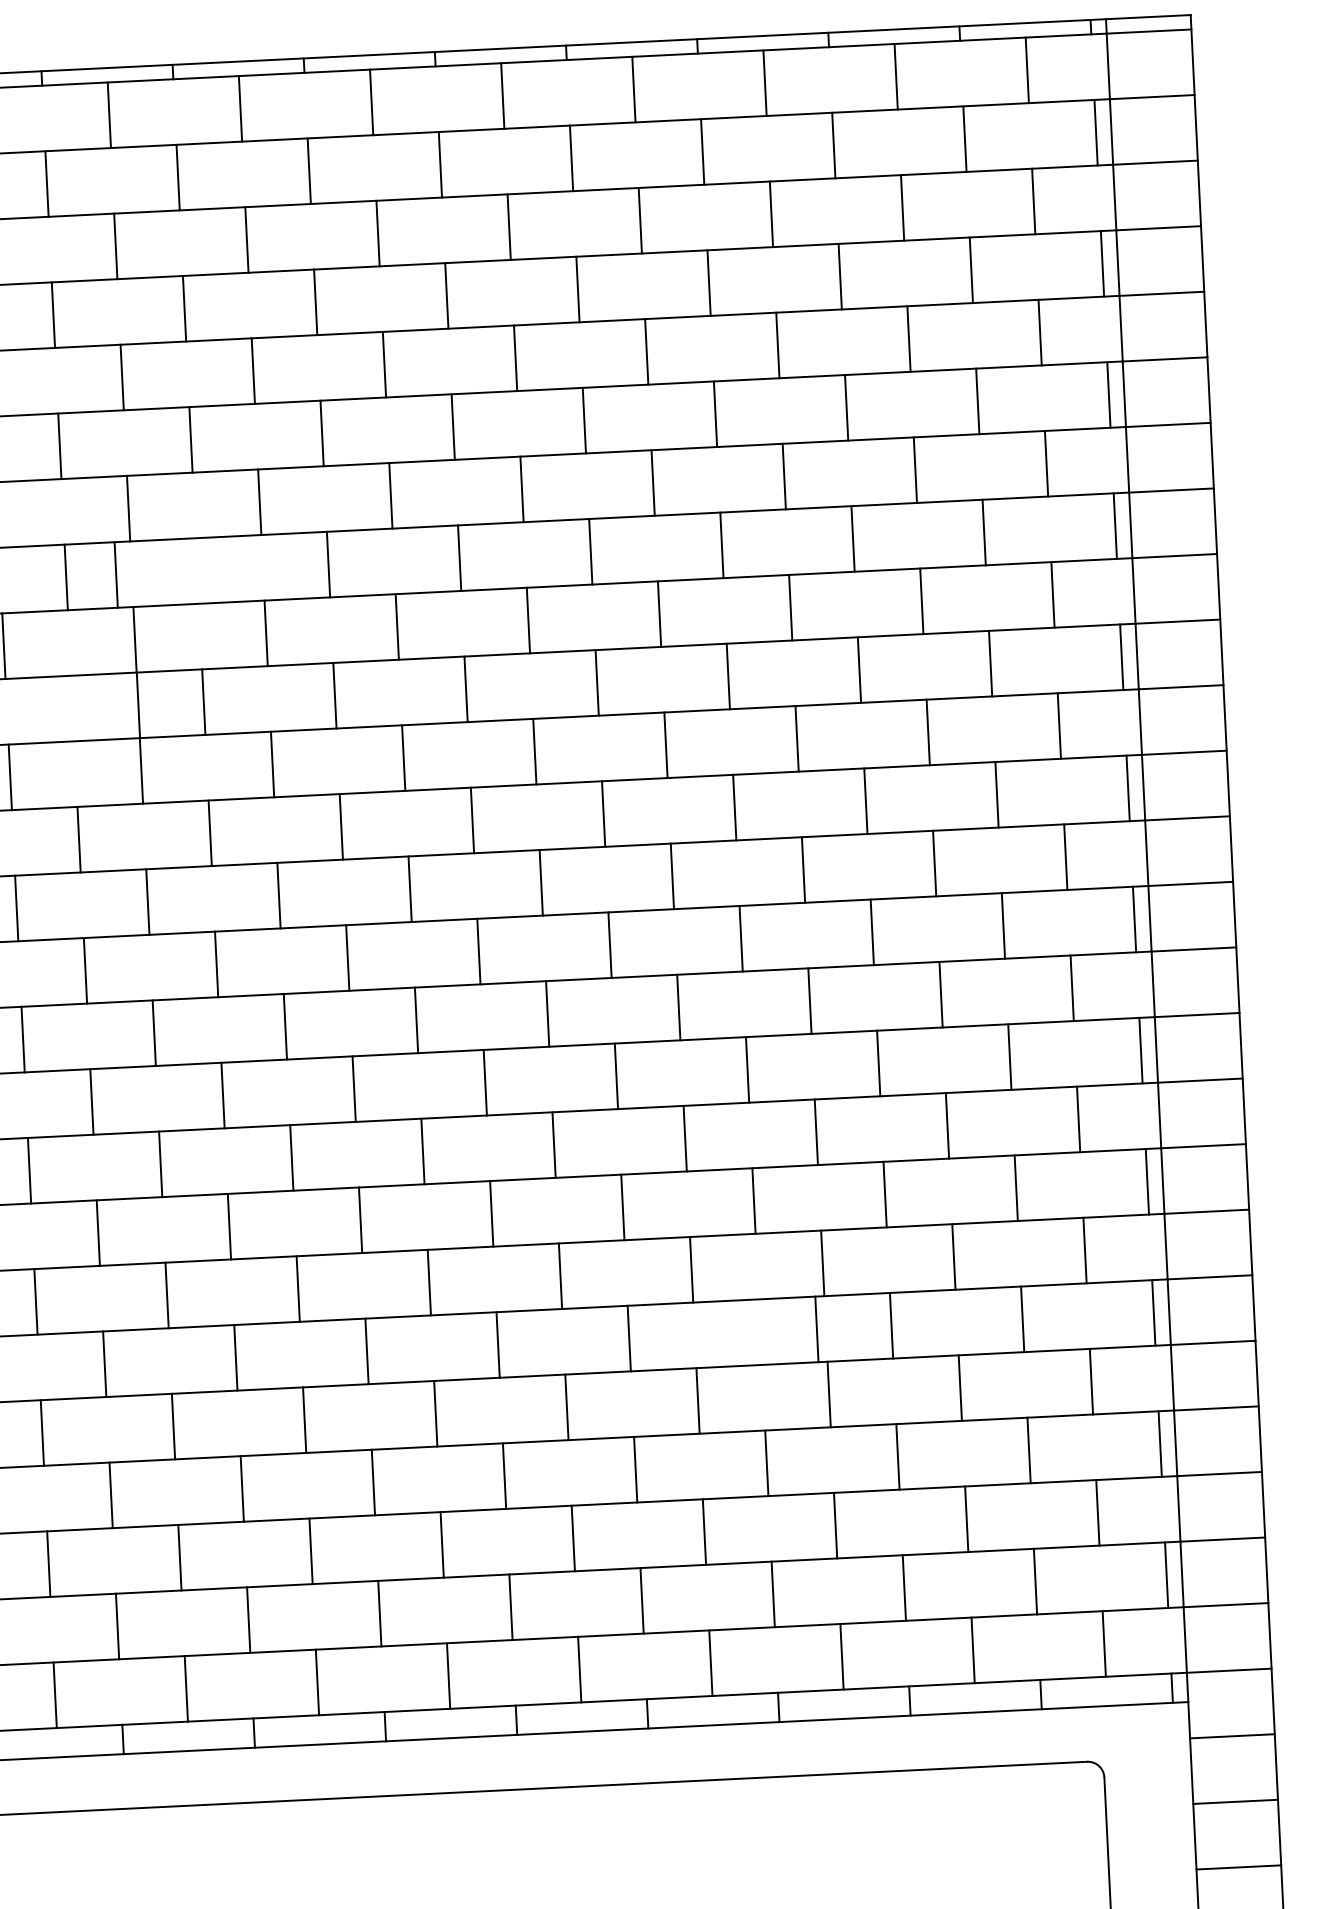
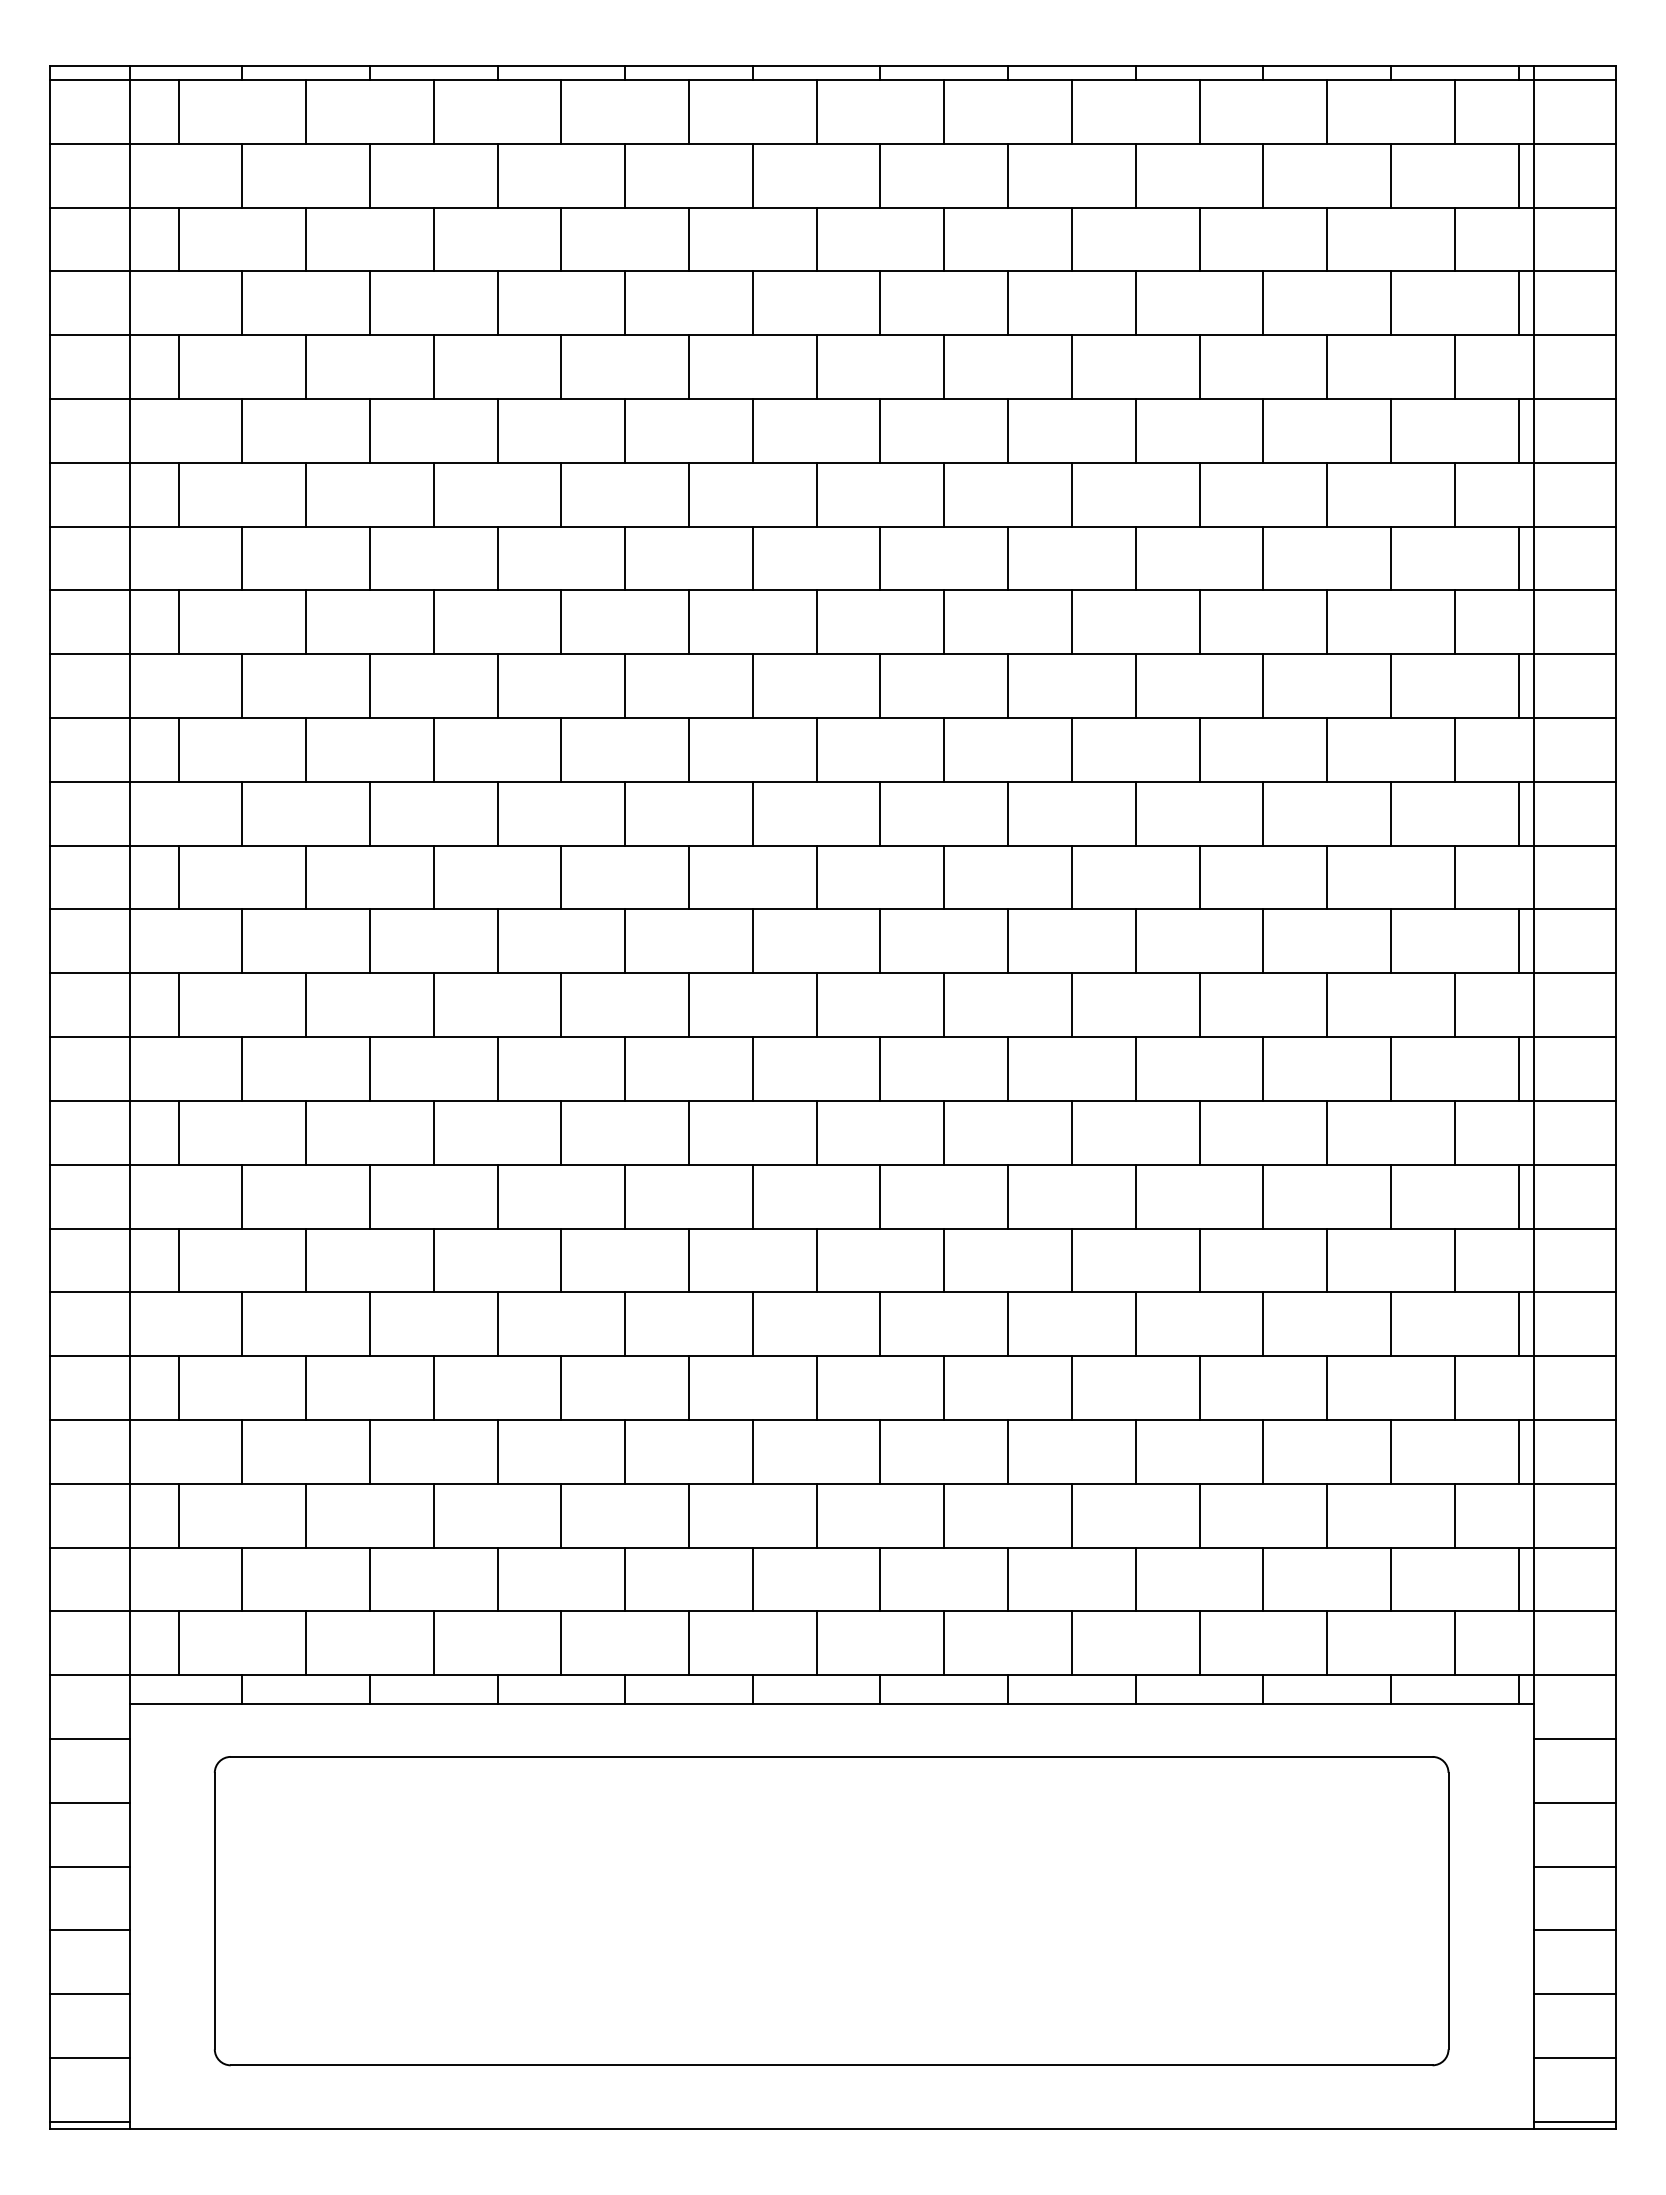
line: (116, 575) -> (625, 558), moved
line: (138, 705) -> (497, 686), moved
line: (816, 1329) -> (1135, 1324), moved

